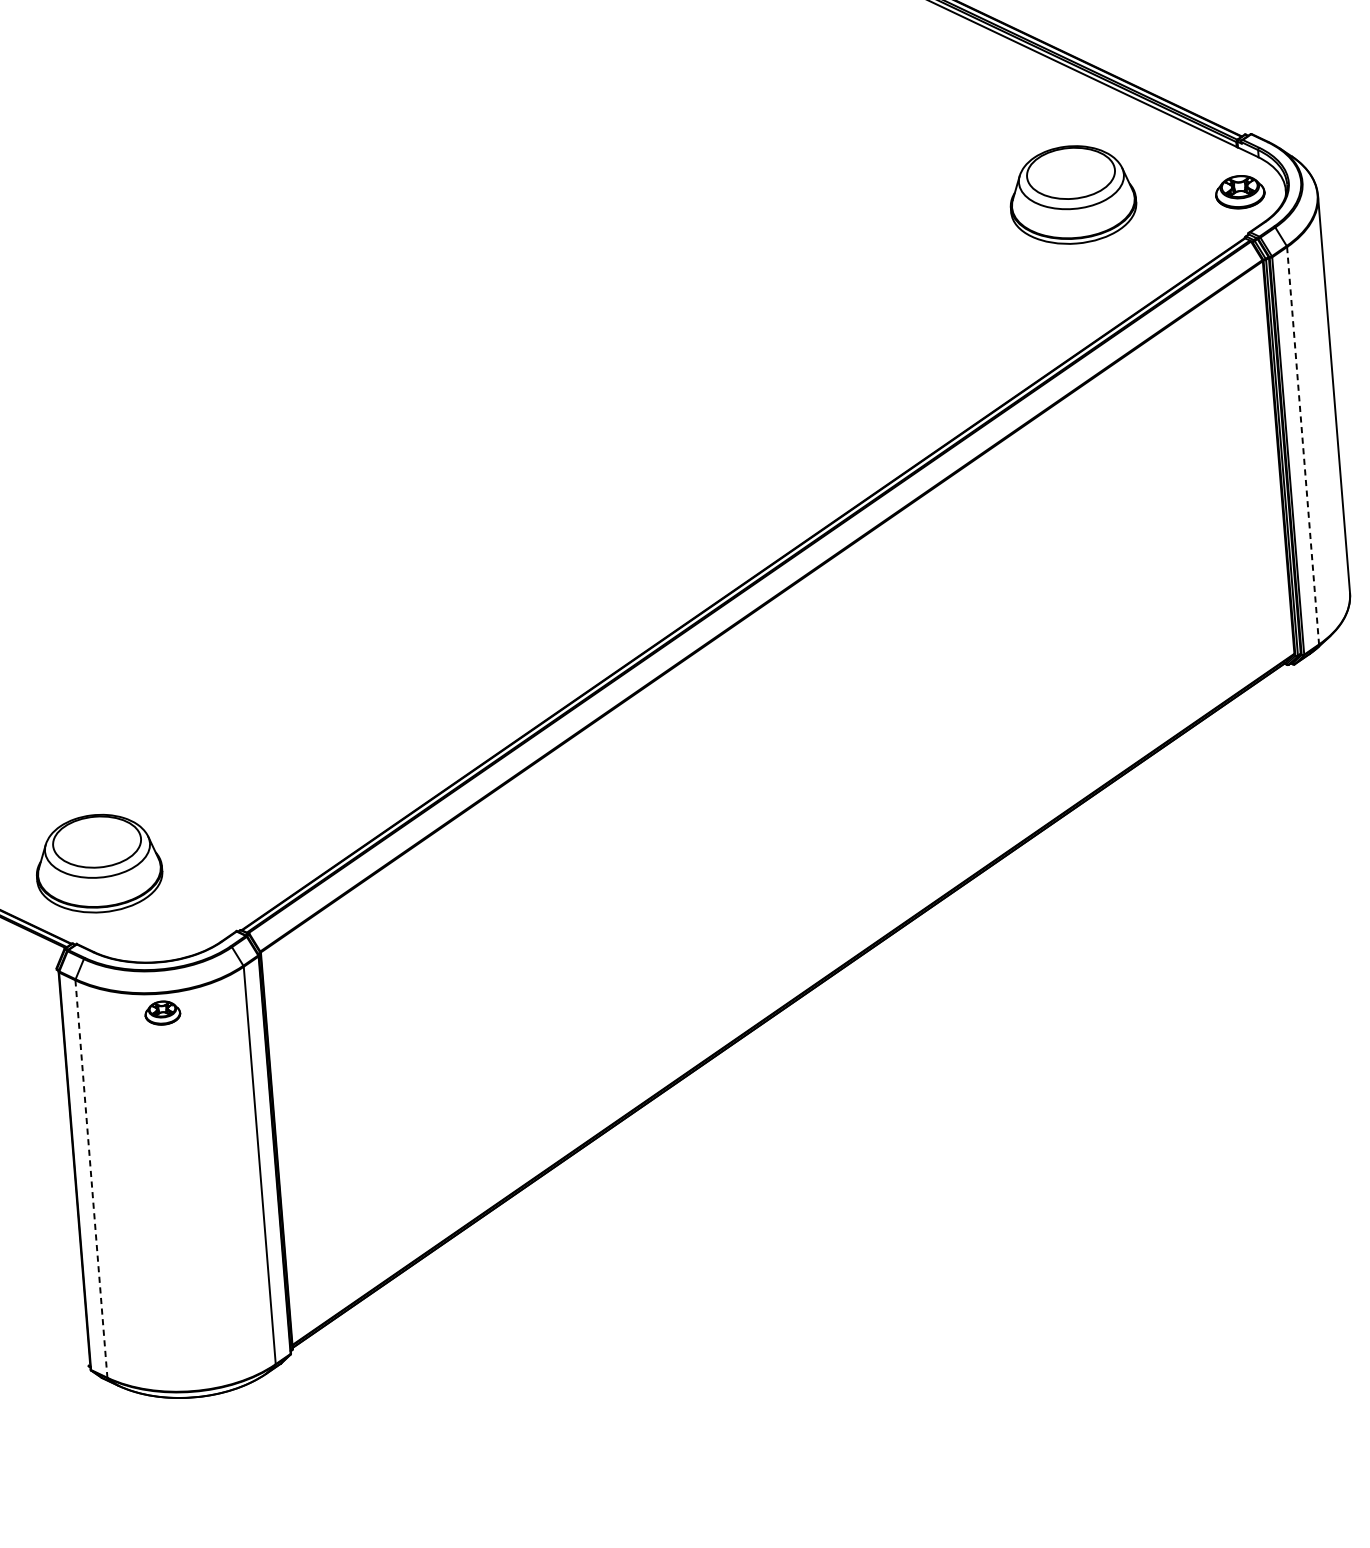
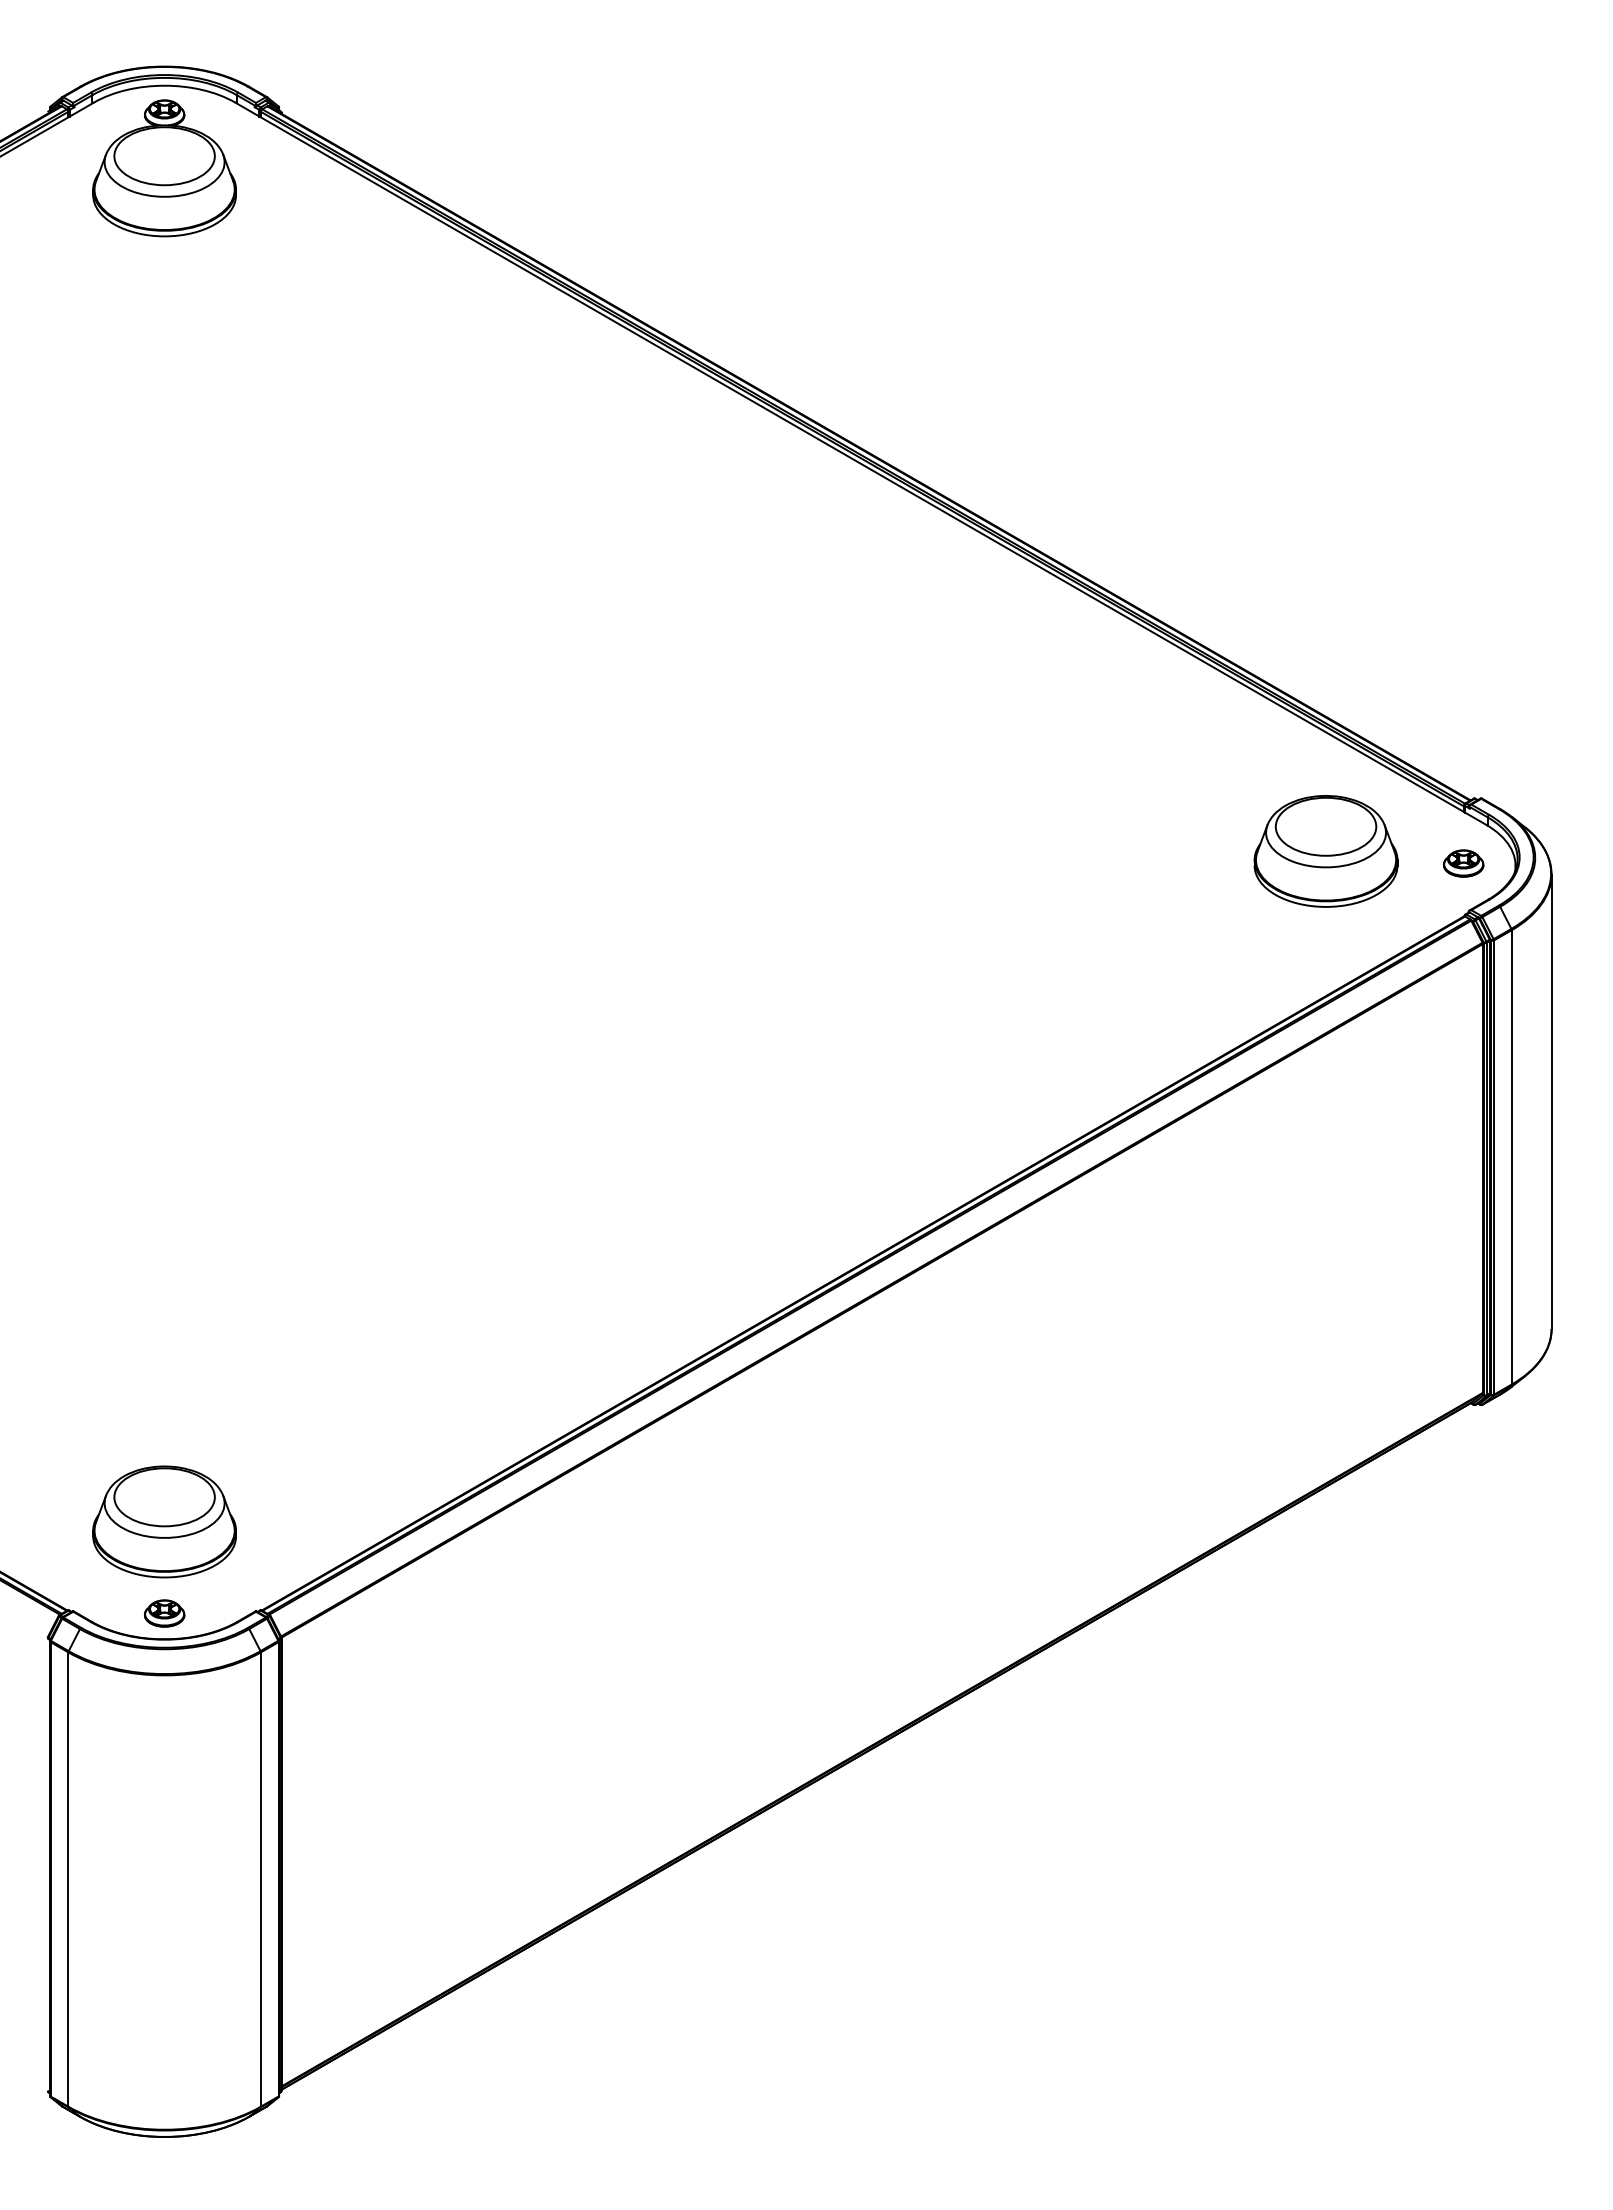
part: (1240, 192) -> (1463, 863), size x0.71
part: (1072, 195) -> (1325, 851), moved
line: (1302, 445) -> (1511, 1157), dashed -> solid
part: (98, 863) -> (164, 1521), moved
part: (162, 1013) -> (164, 1613), moved
line: (91, 1179) -> (68, 1880), dashed -> solid

